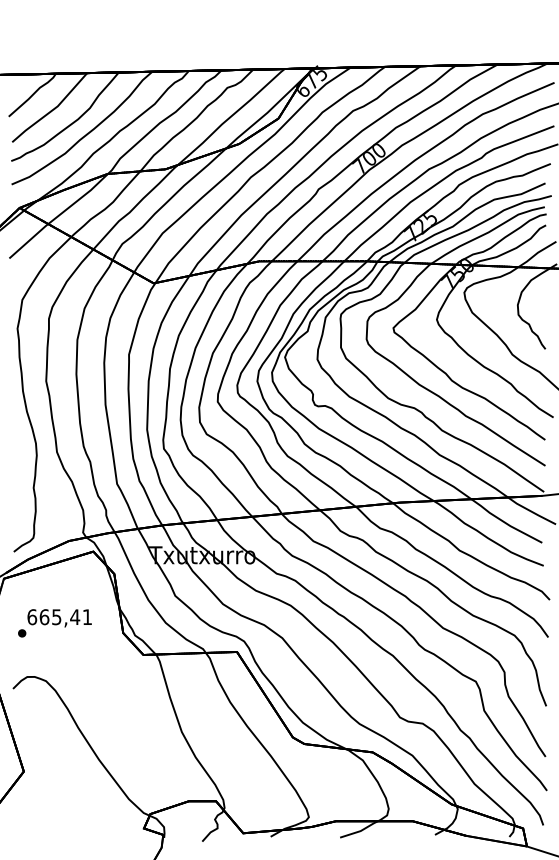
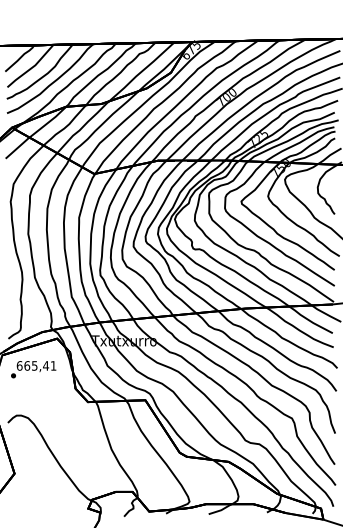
text: (54, 623) -> (33, 369), moved

